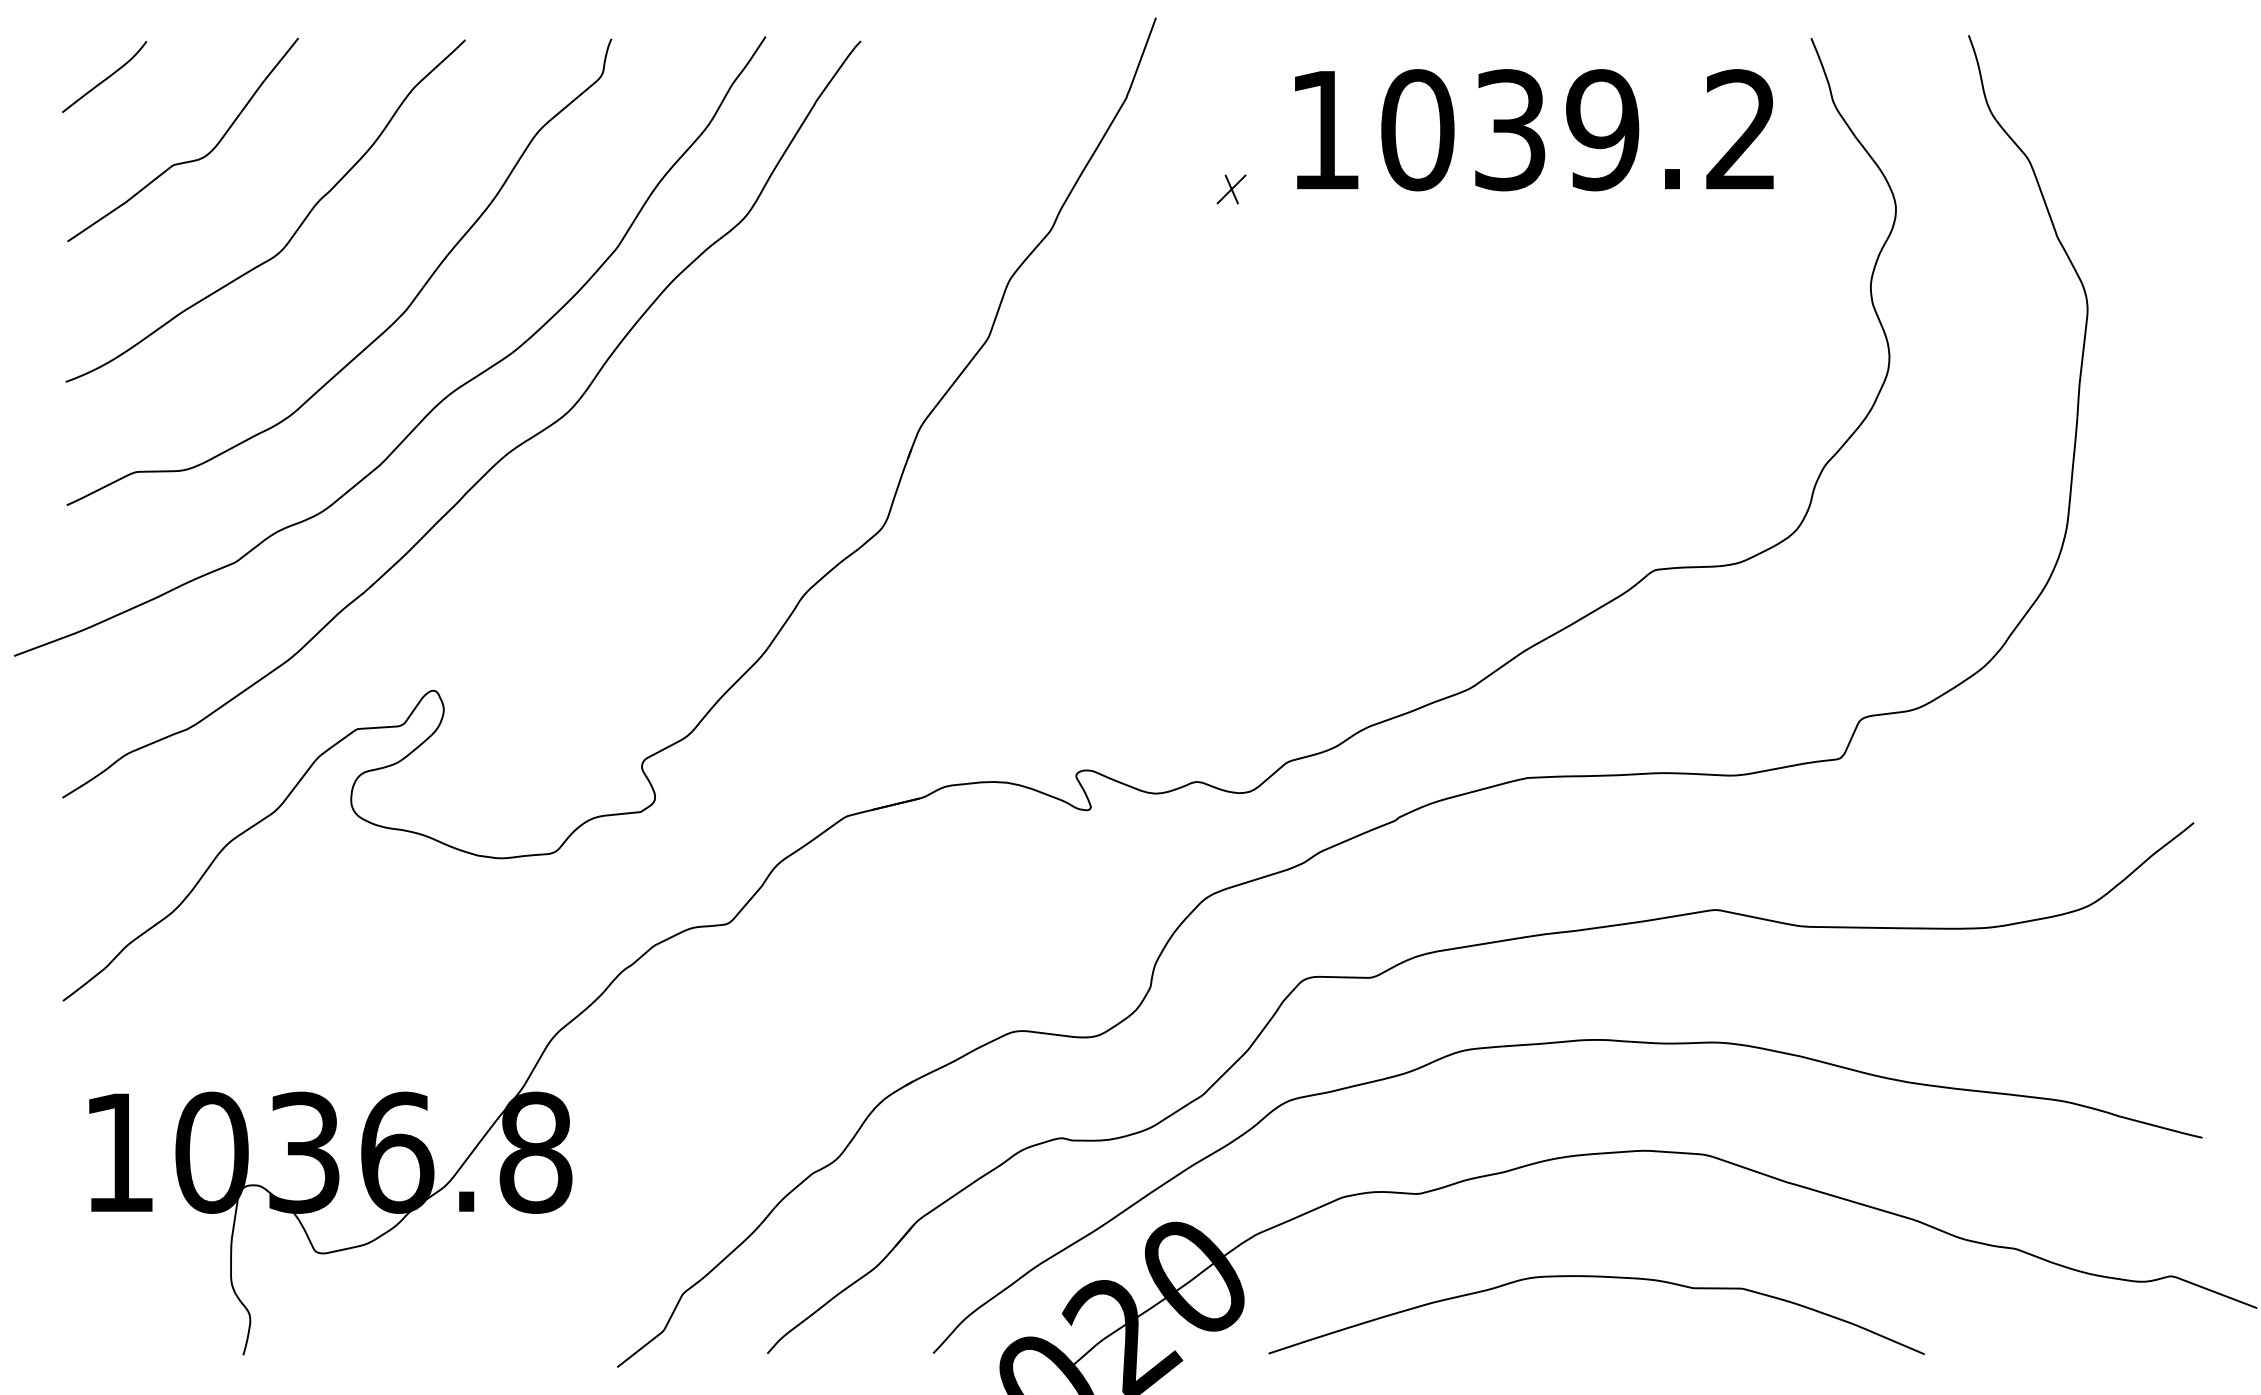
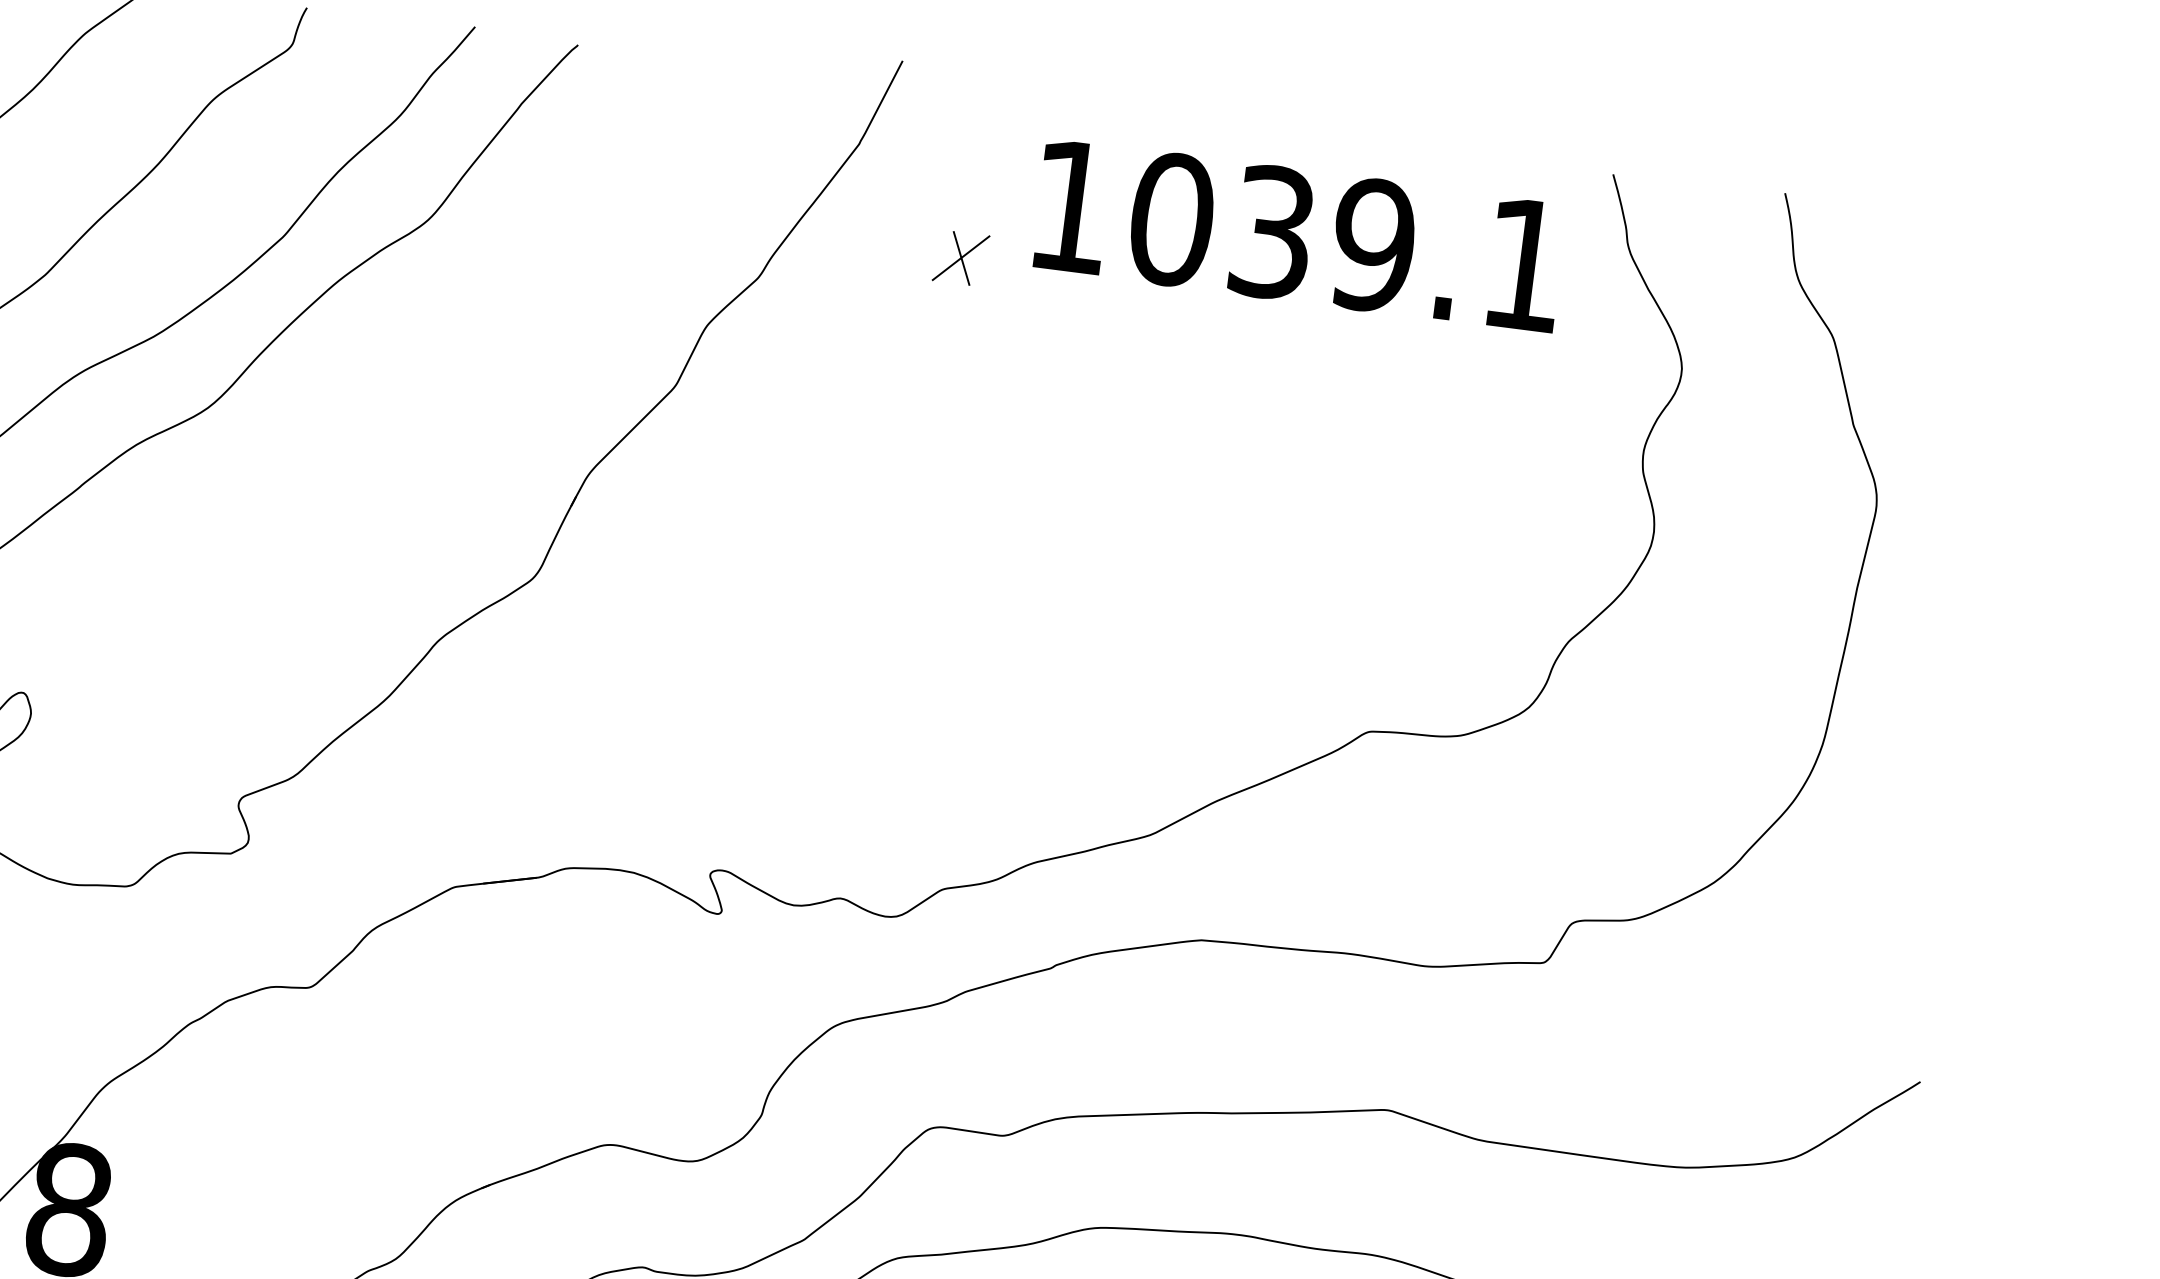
text: (1740, 129) -> (1523, 263), 1039.2 -> 1039.1
part: (1231, 189) -> (960, 258), size x1.67

